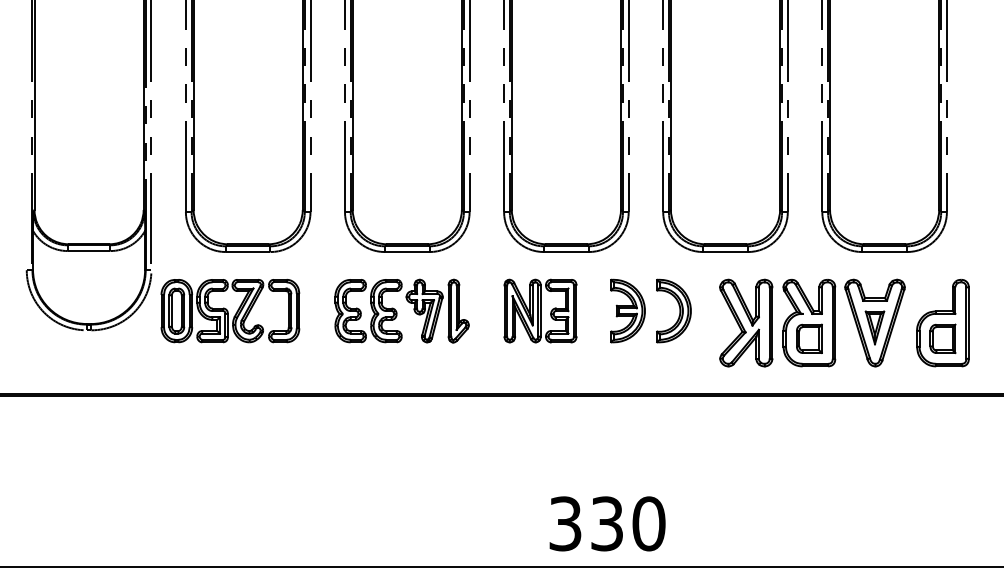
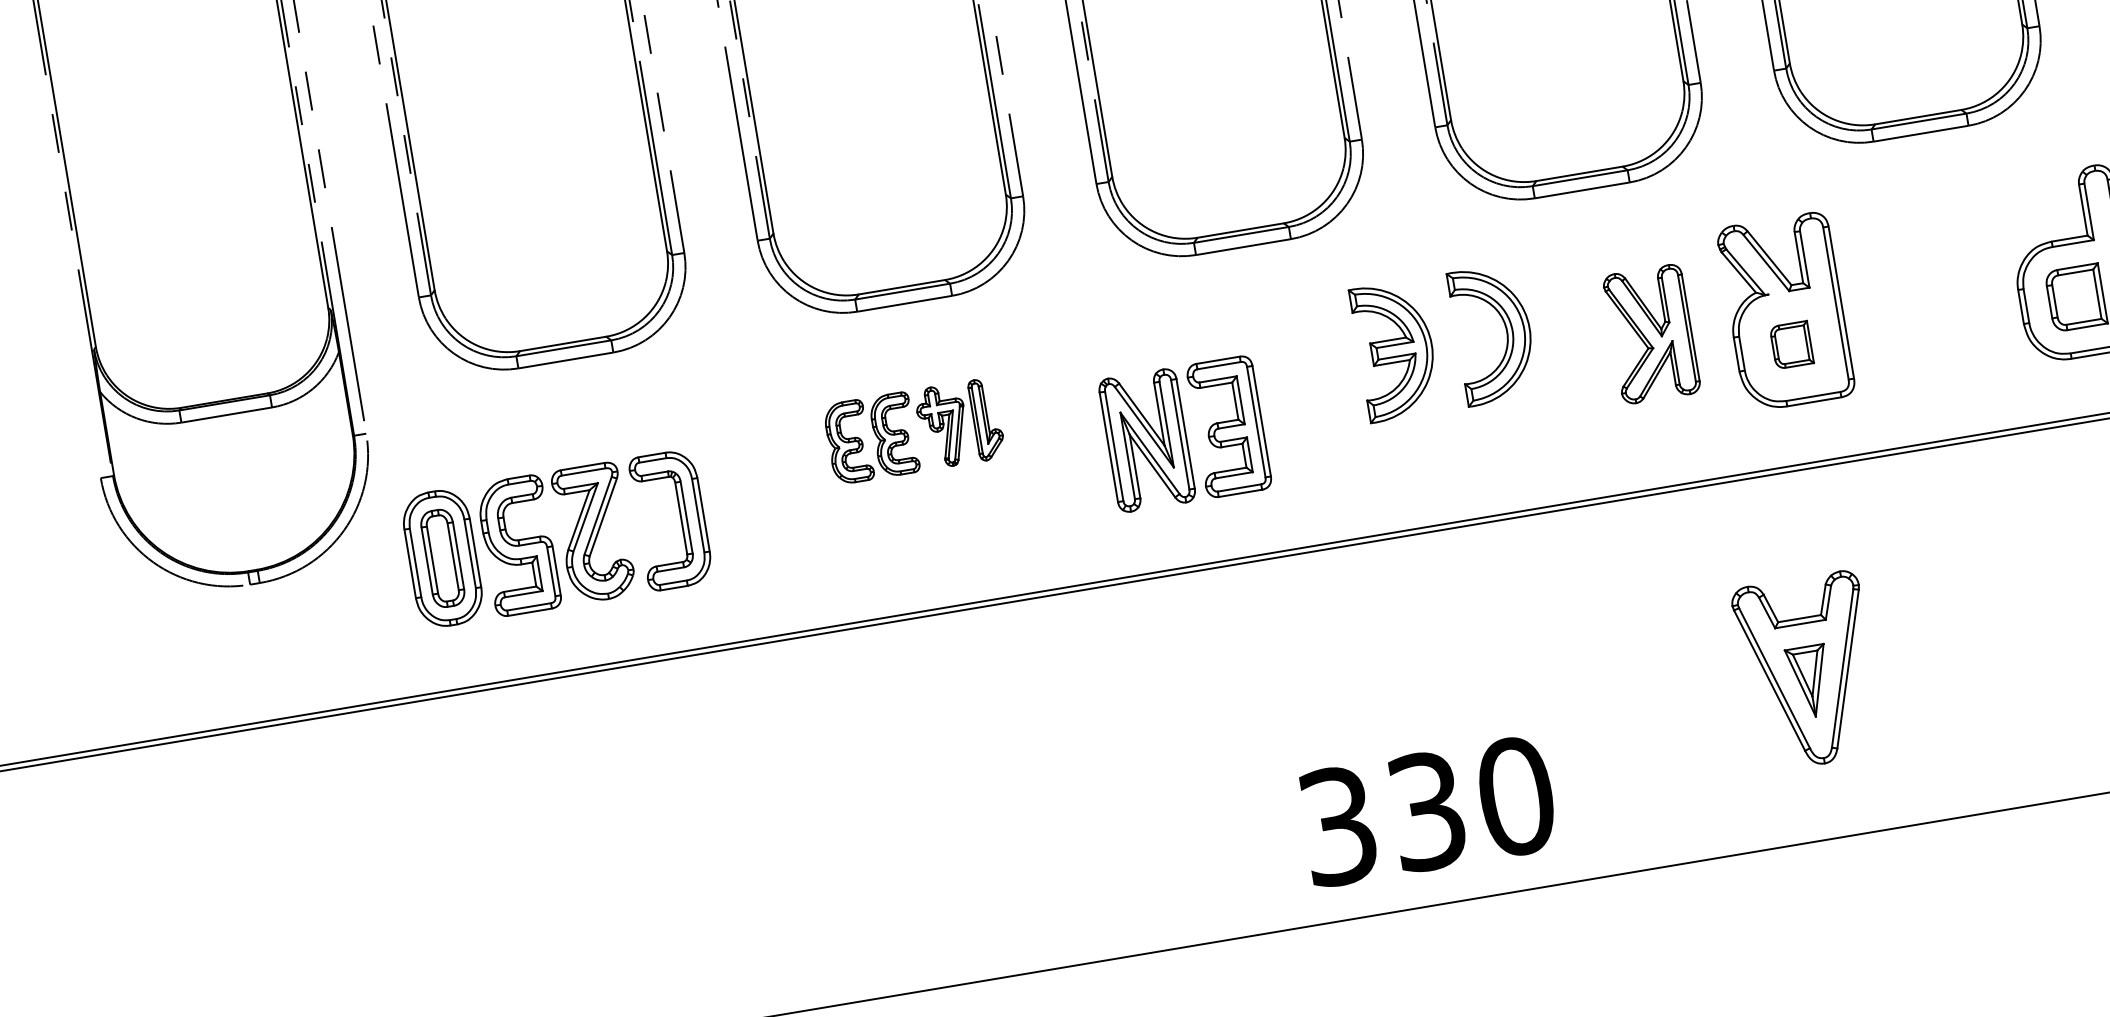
part: (401, 310) -> (913, 430), size x0.6
part: (540, 310) -> (1185, 432), moved
part: (230, 311) -> (557, 540), moved
part: (746, 322) -> (1652, 332), size x0.7
part: (874, 322) -> (1807, 670), moved
part: (809, 338) -> (1791, 344), size x0.7

